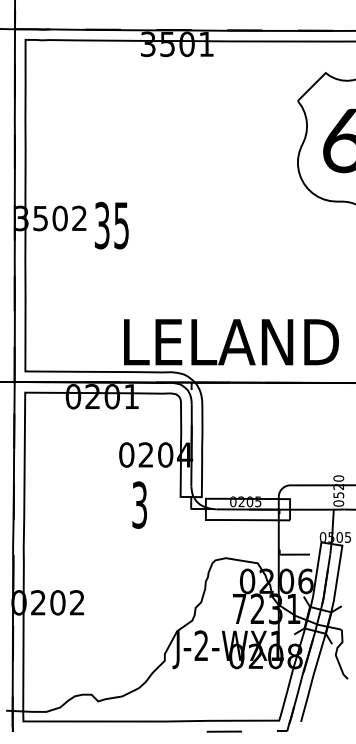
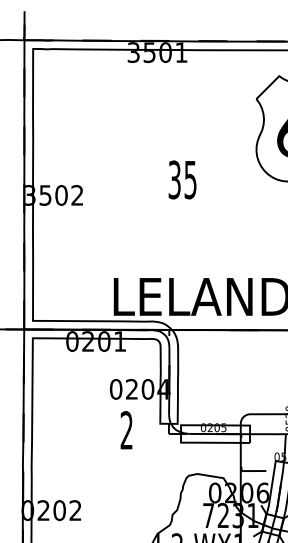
text: (111, 225) -> (182, 179), moved
text: (139, 504) -> (126, 429), 3 -> 2

